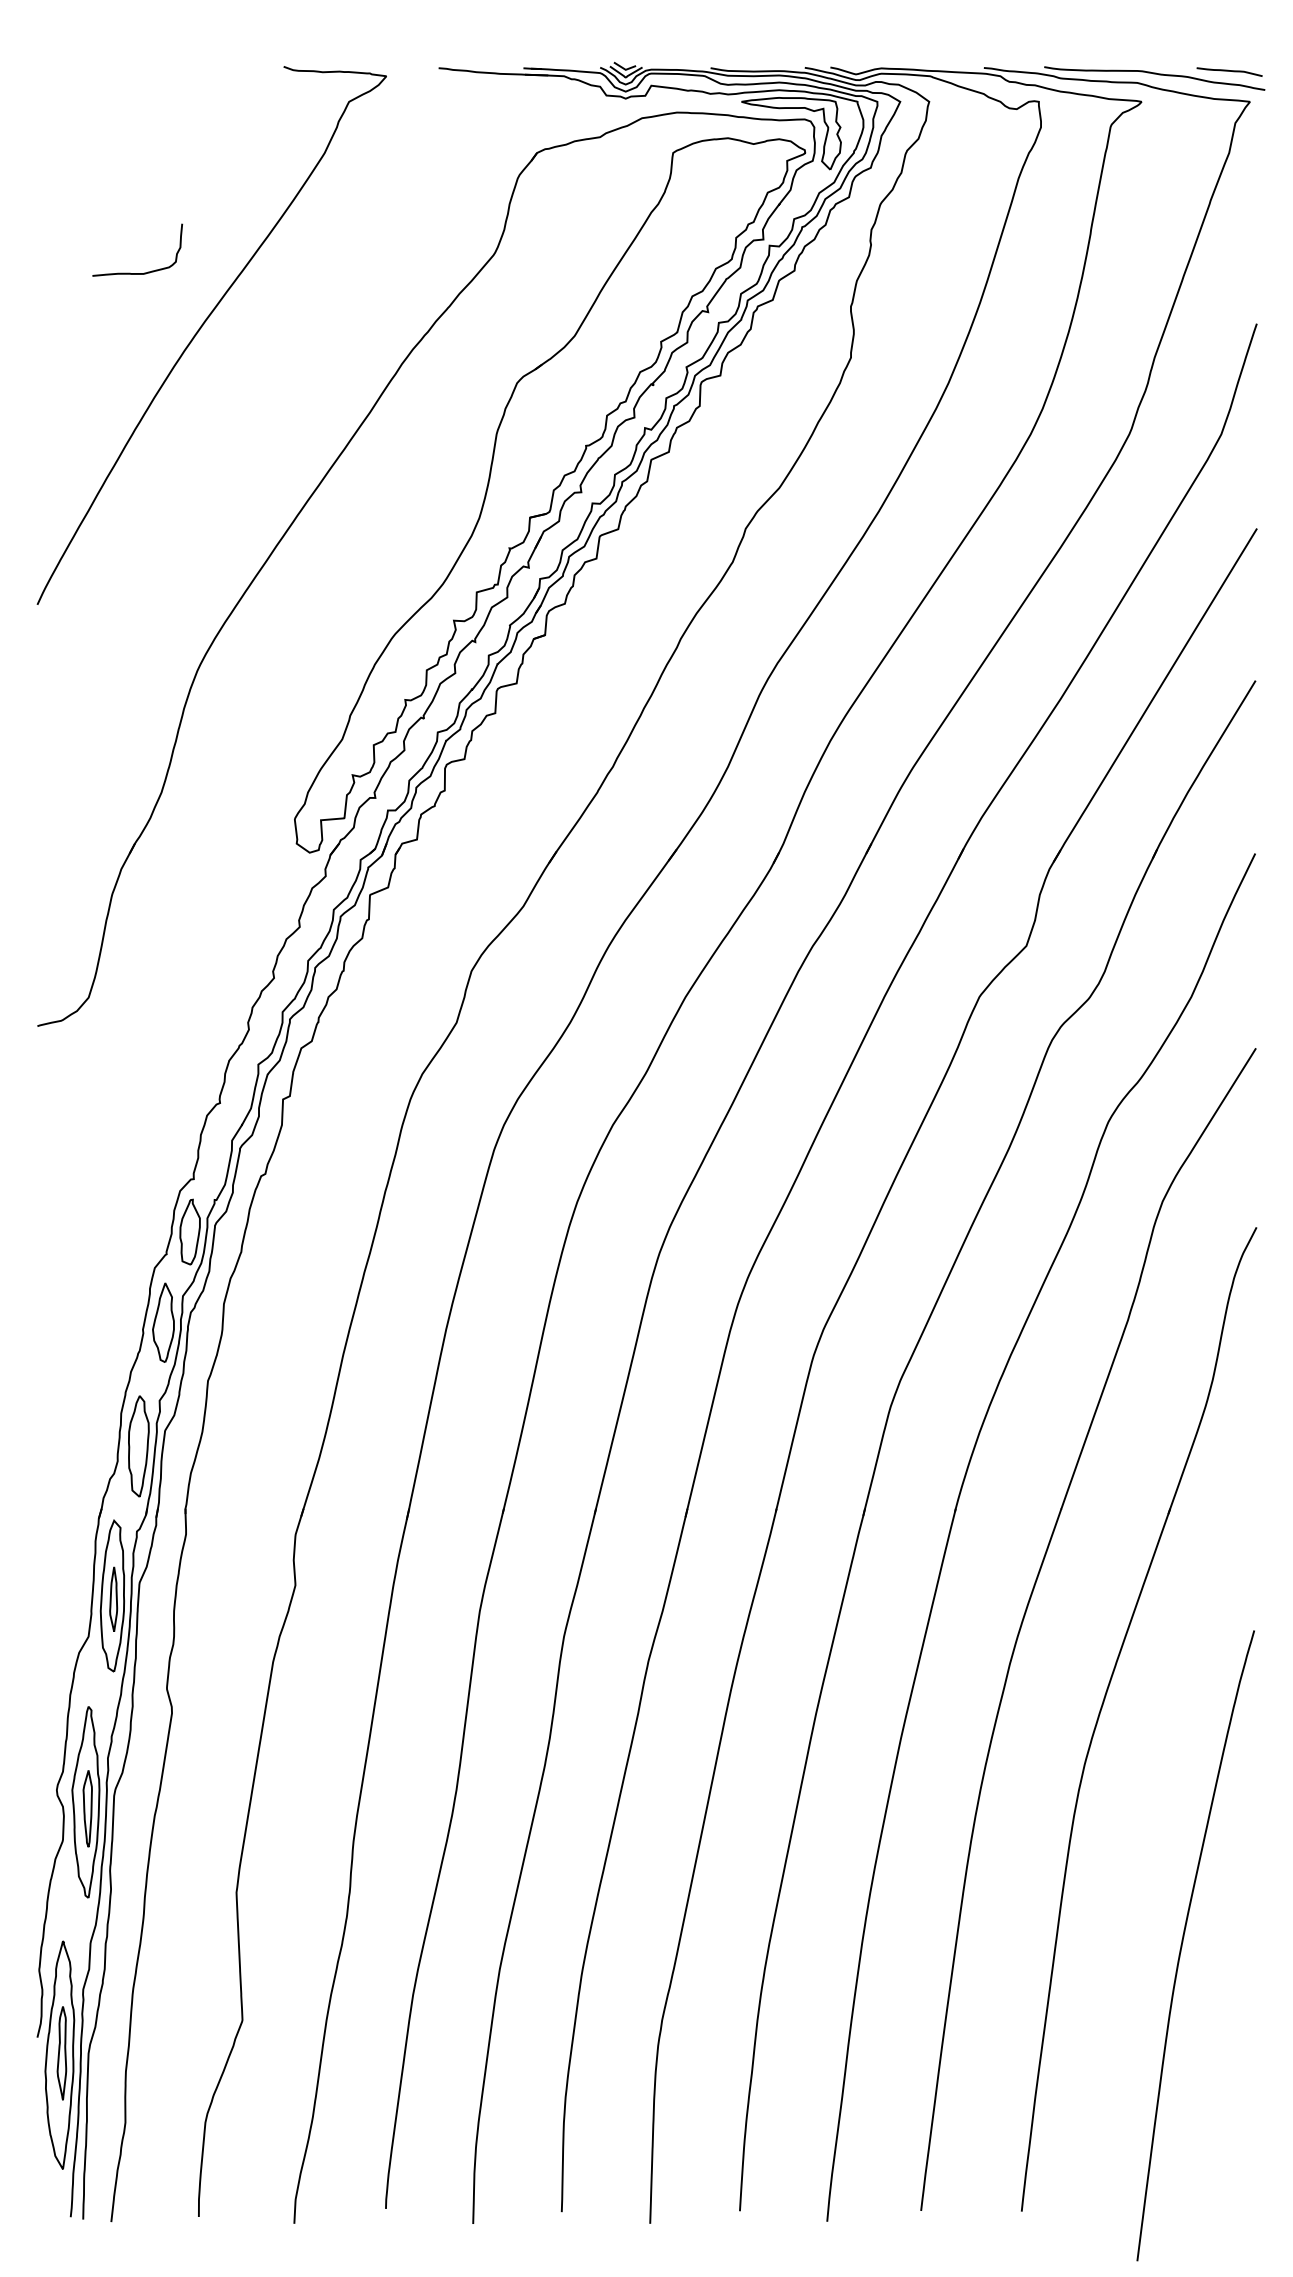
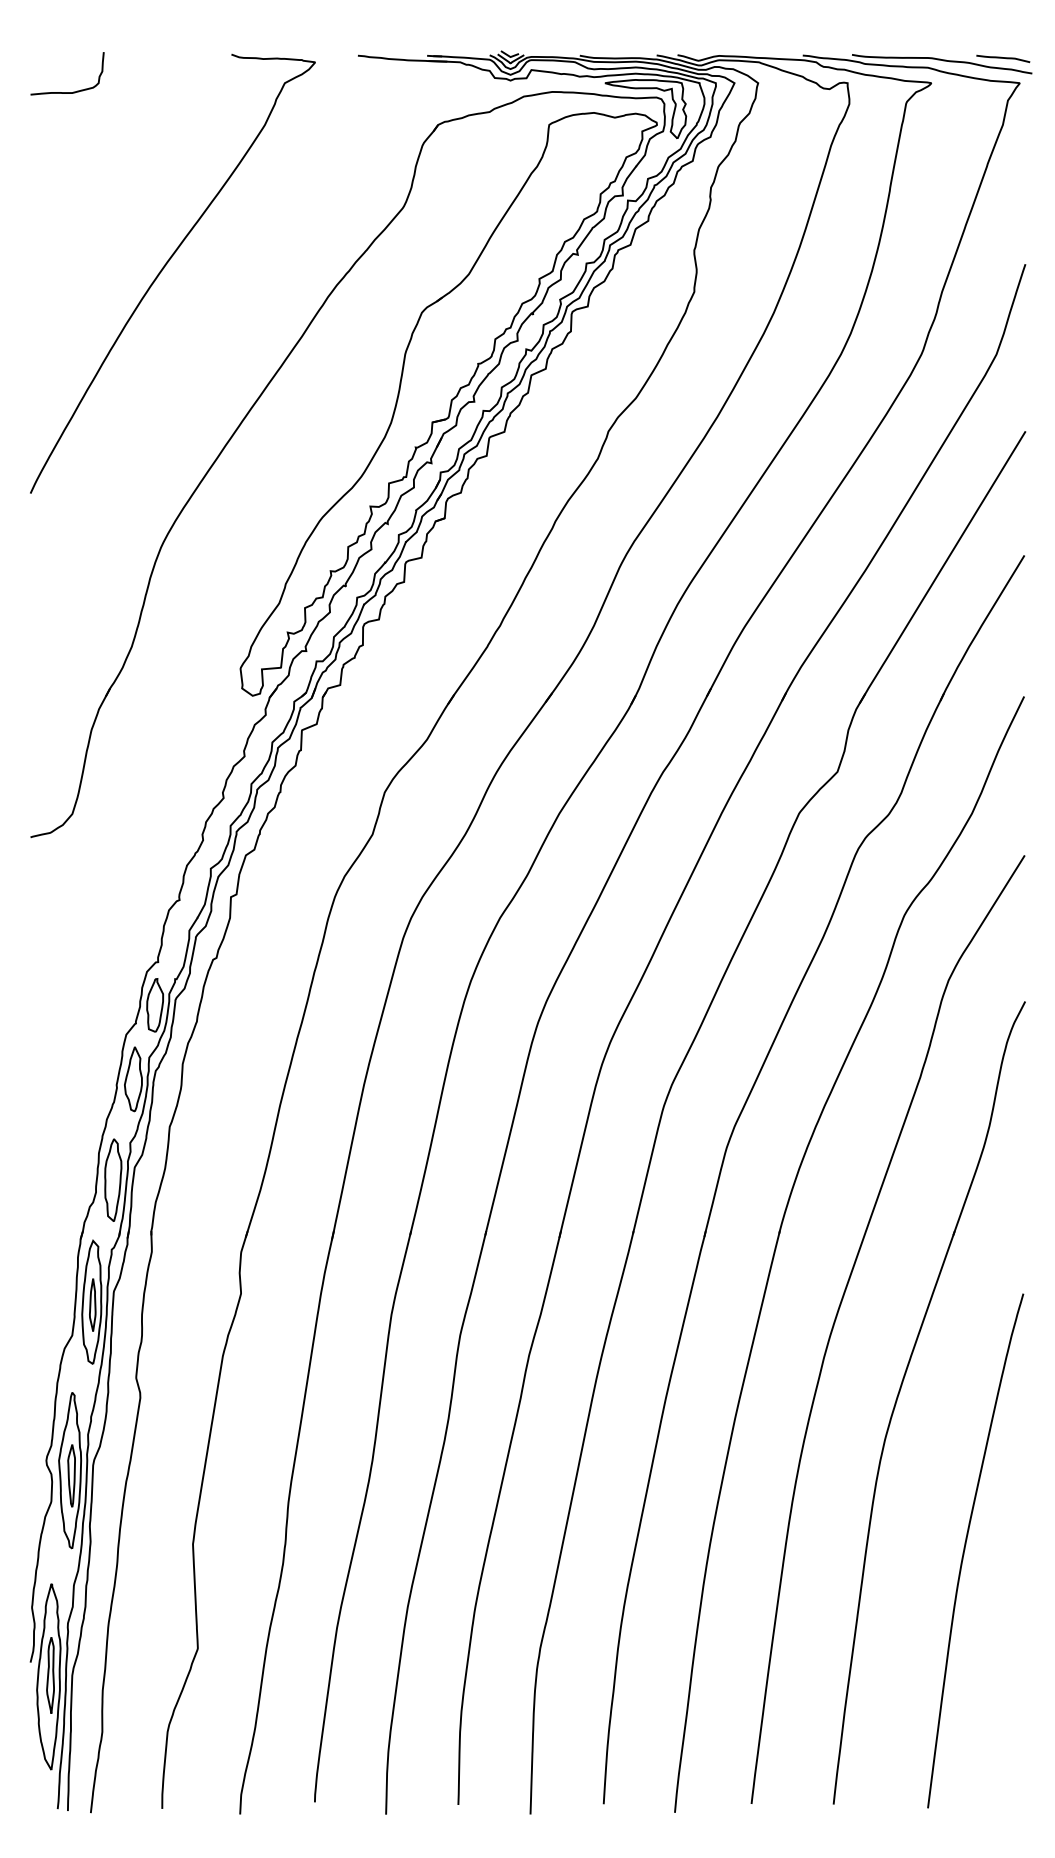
curve: (137, 273) -> (67, 92), moved
curve: (1183, 1942) -> (965, 1548), moved

